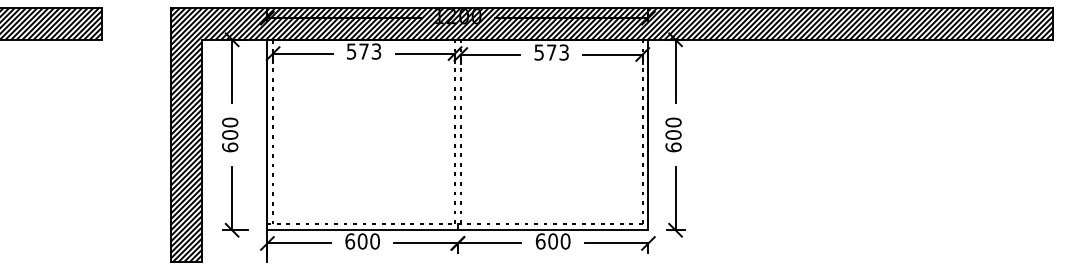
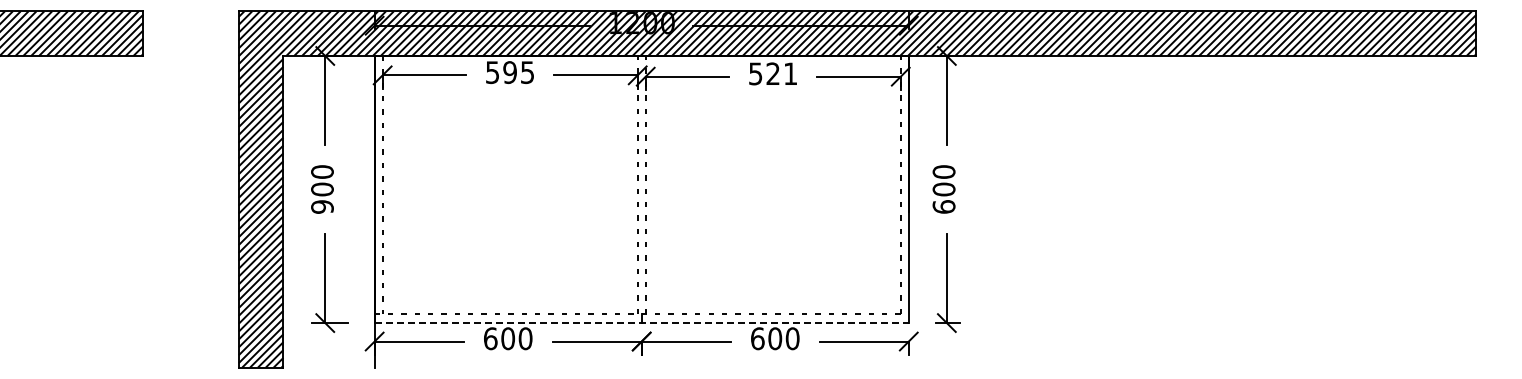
text: (370, 51) -> (518, 72), 573 -> 595
text: (557, 52) -> (781, 73), 573 -> 521
text: (230, 147) -> (322, 206), 600 -> 900
line: (458, 230) -> (642, 323), solid -> dashed

